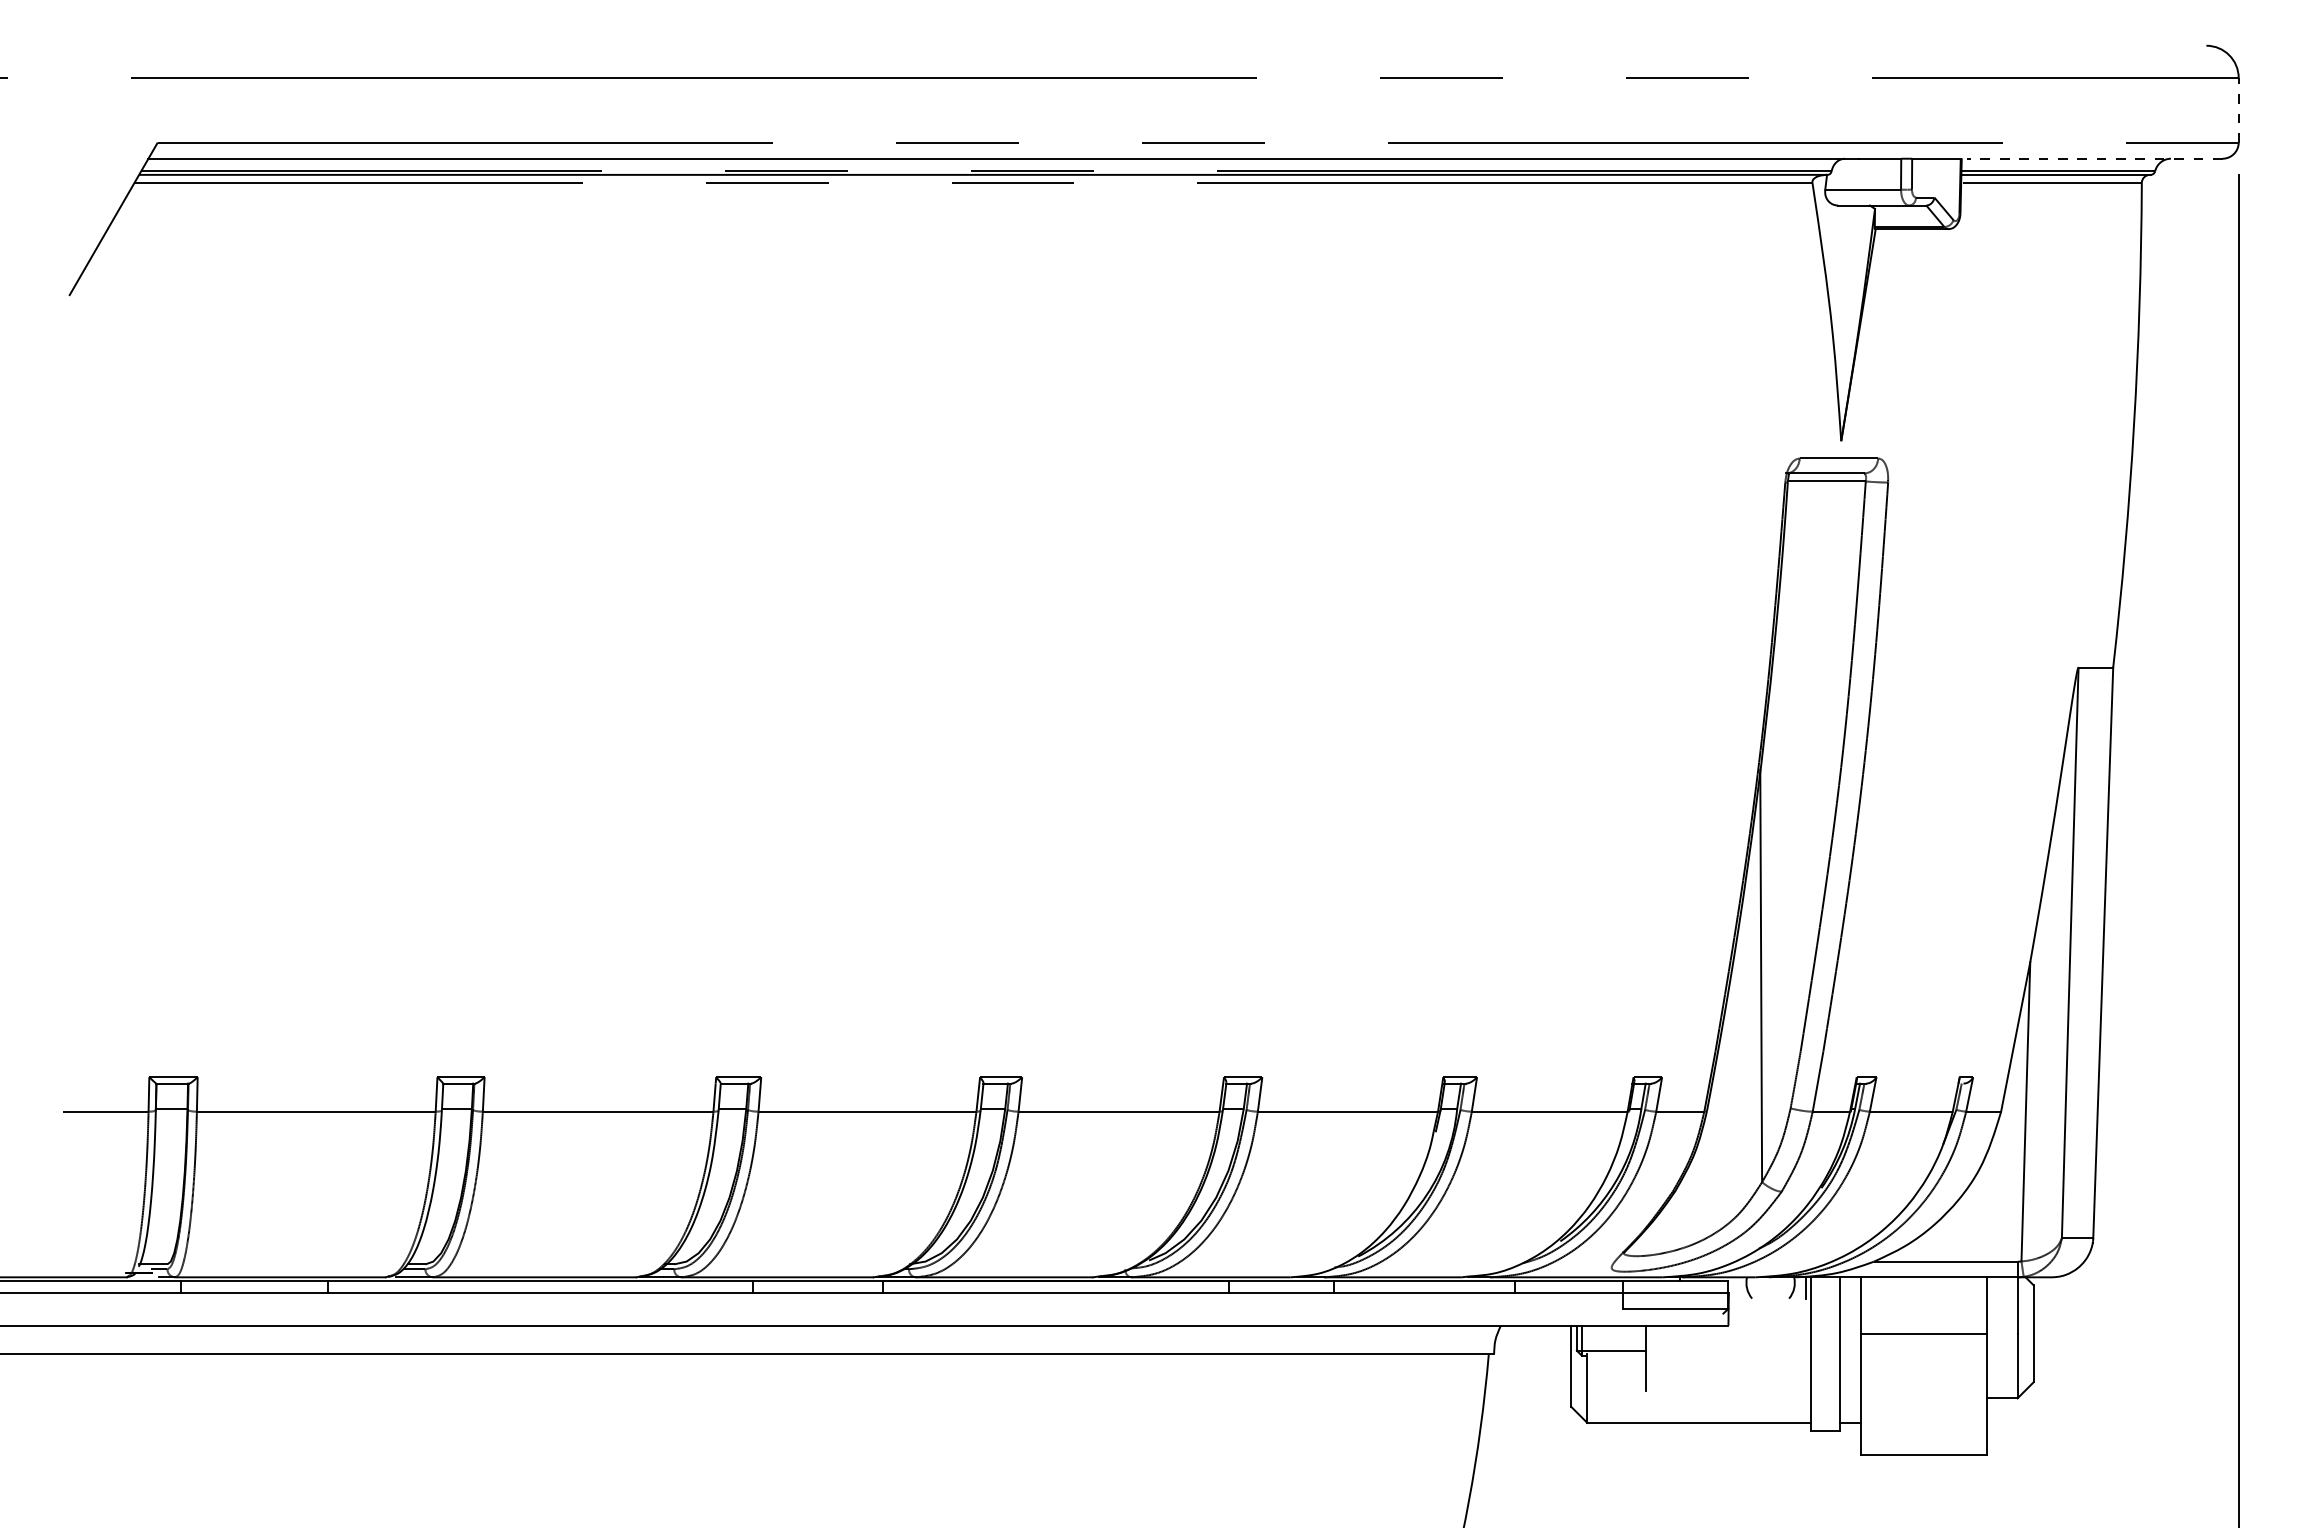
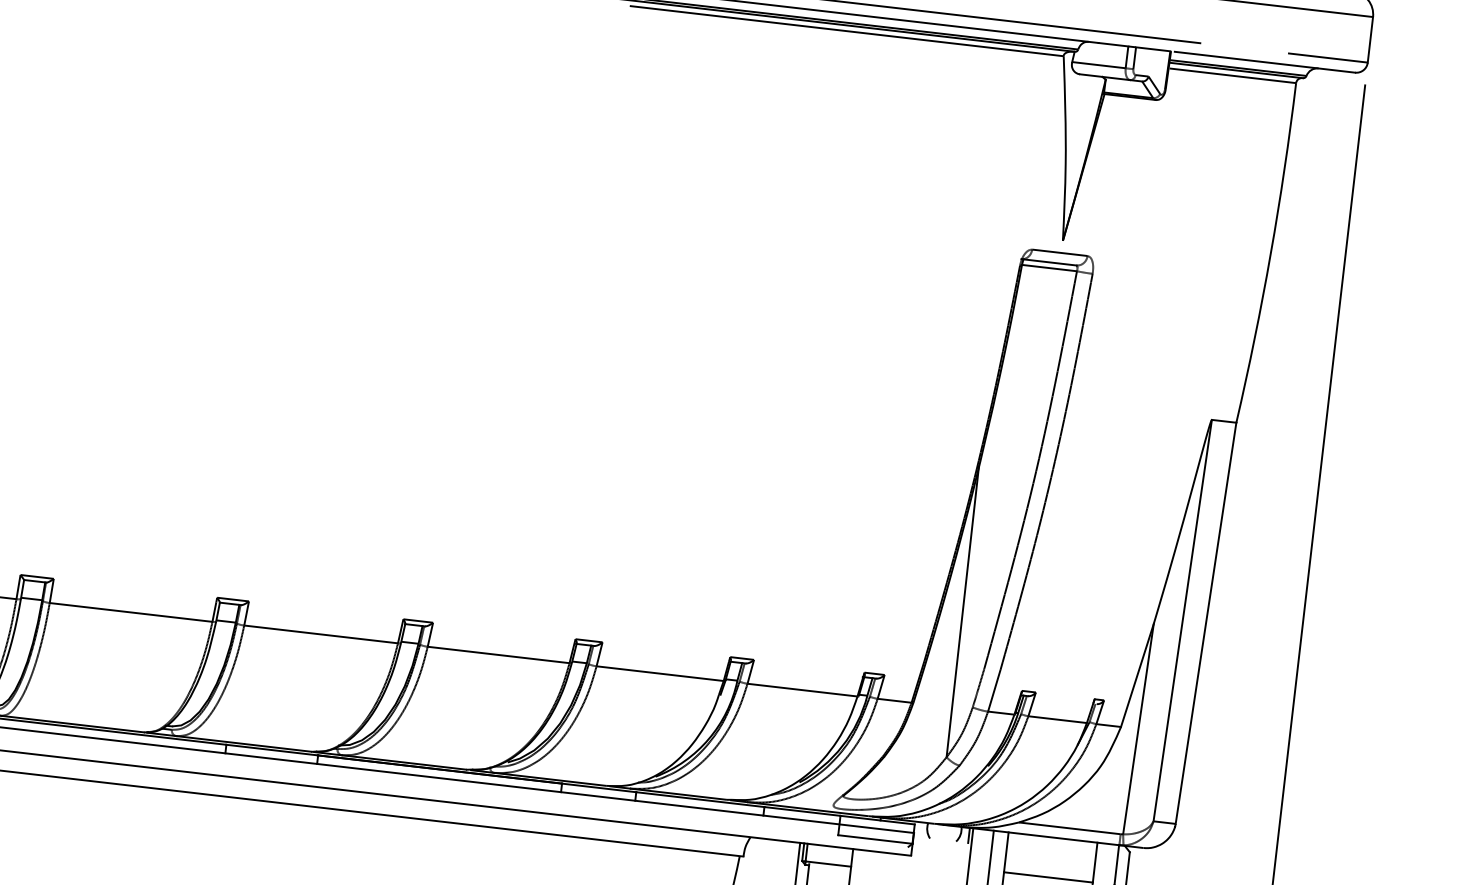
line: (2238, 109) -> (1370, 39), dashed -> solid
line: (2094, 158) -> (1264, 62), dashed -> solid

